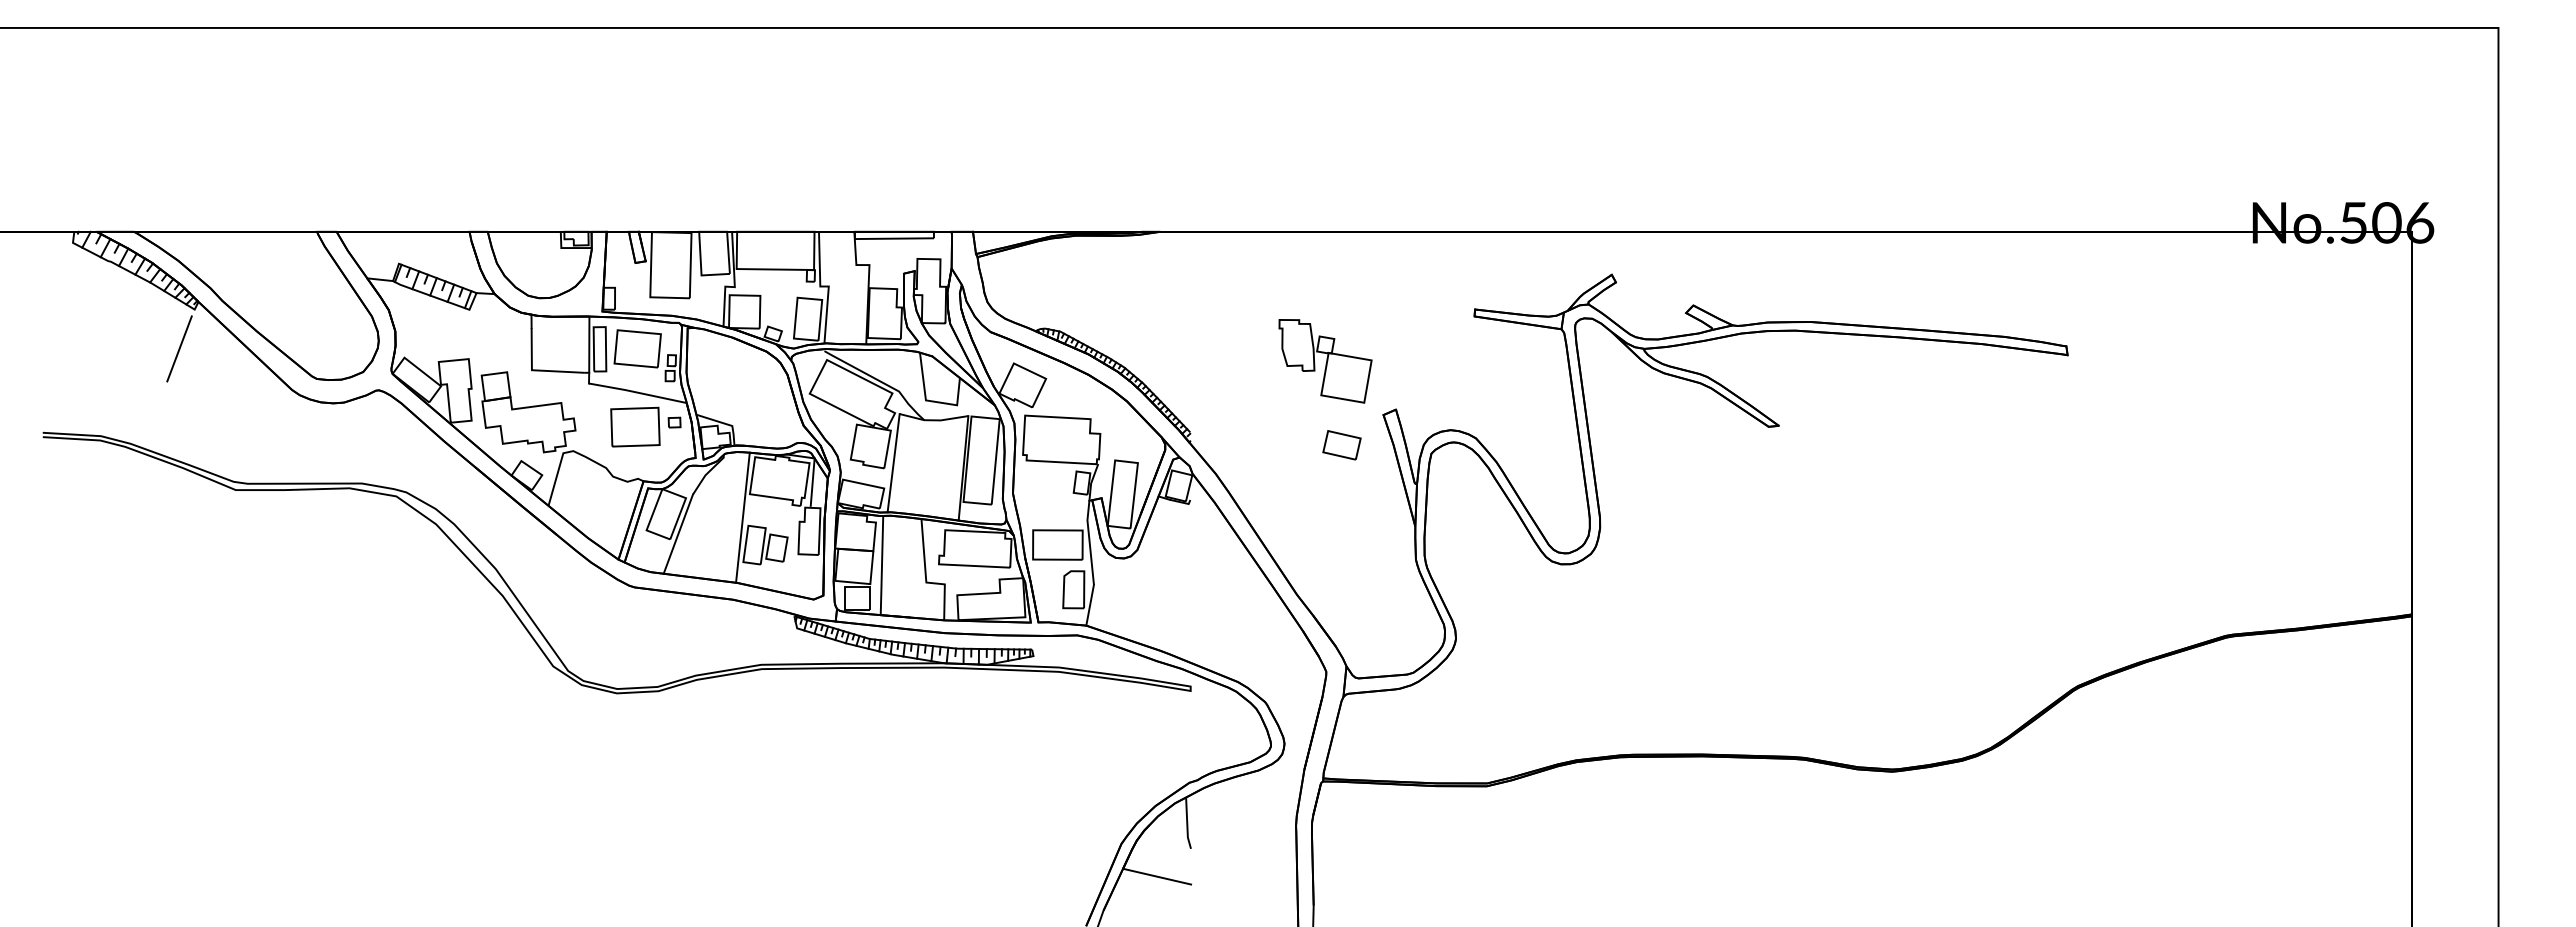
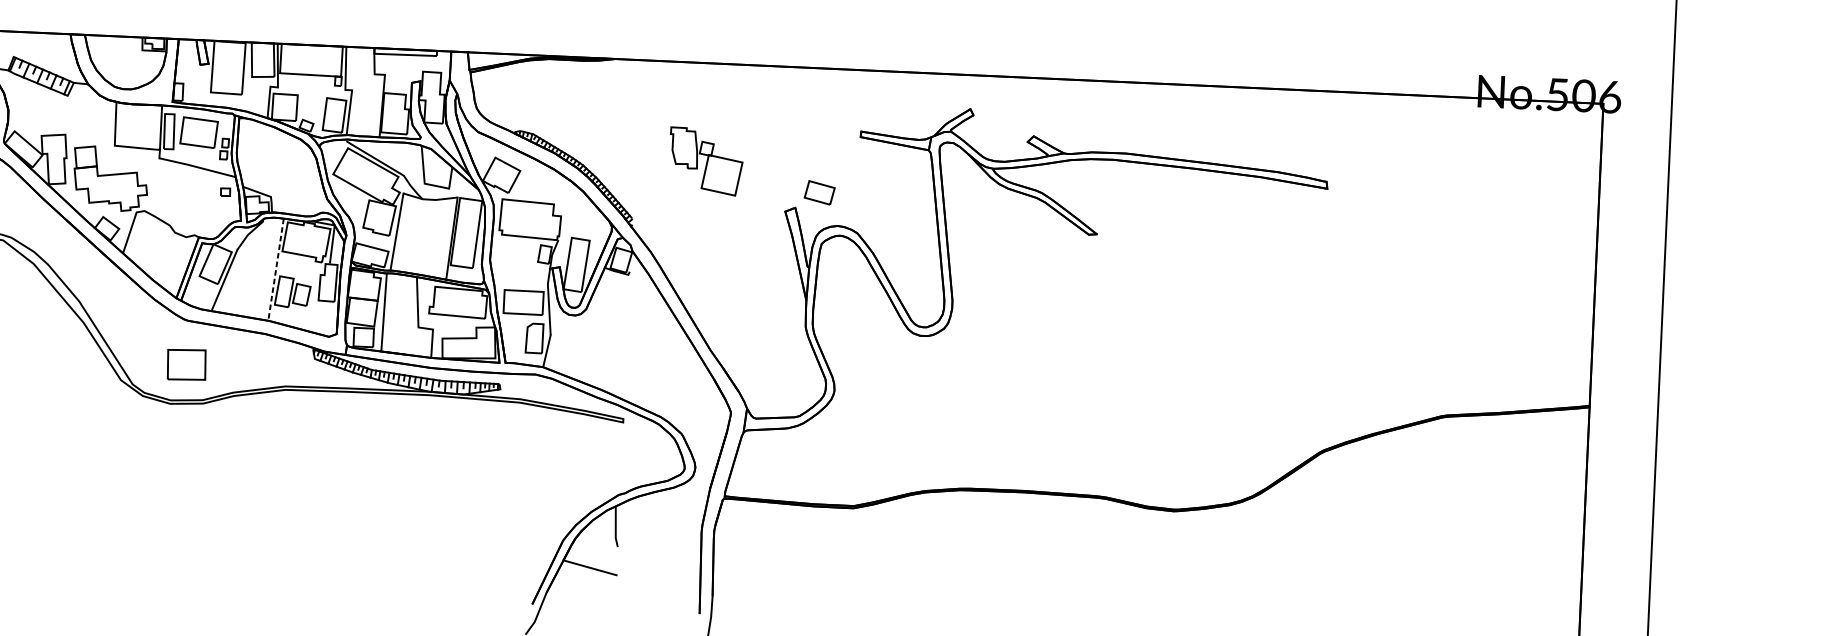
part: (1325, 361) -> (706, 161), moved
part: (635, 426) -> (186, 364), moved
part: (1341, 445) -> (819, 192), moved
line: (742, 518) -> (275, 270), solid -> dashed

